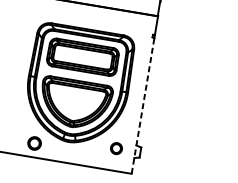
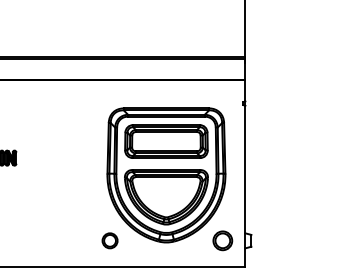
line: (143, 106) -> (245, 186), dashed -> solid
circle: (34, 143) -> (109, 240), moved
part: (116, 148) -> (222, 240), size x1.43

